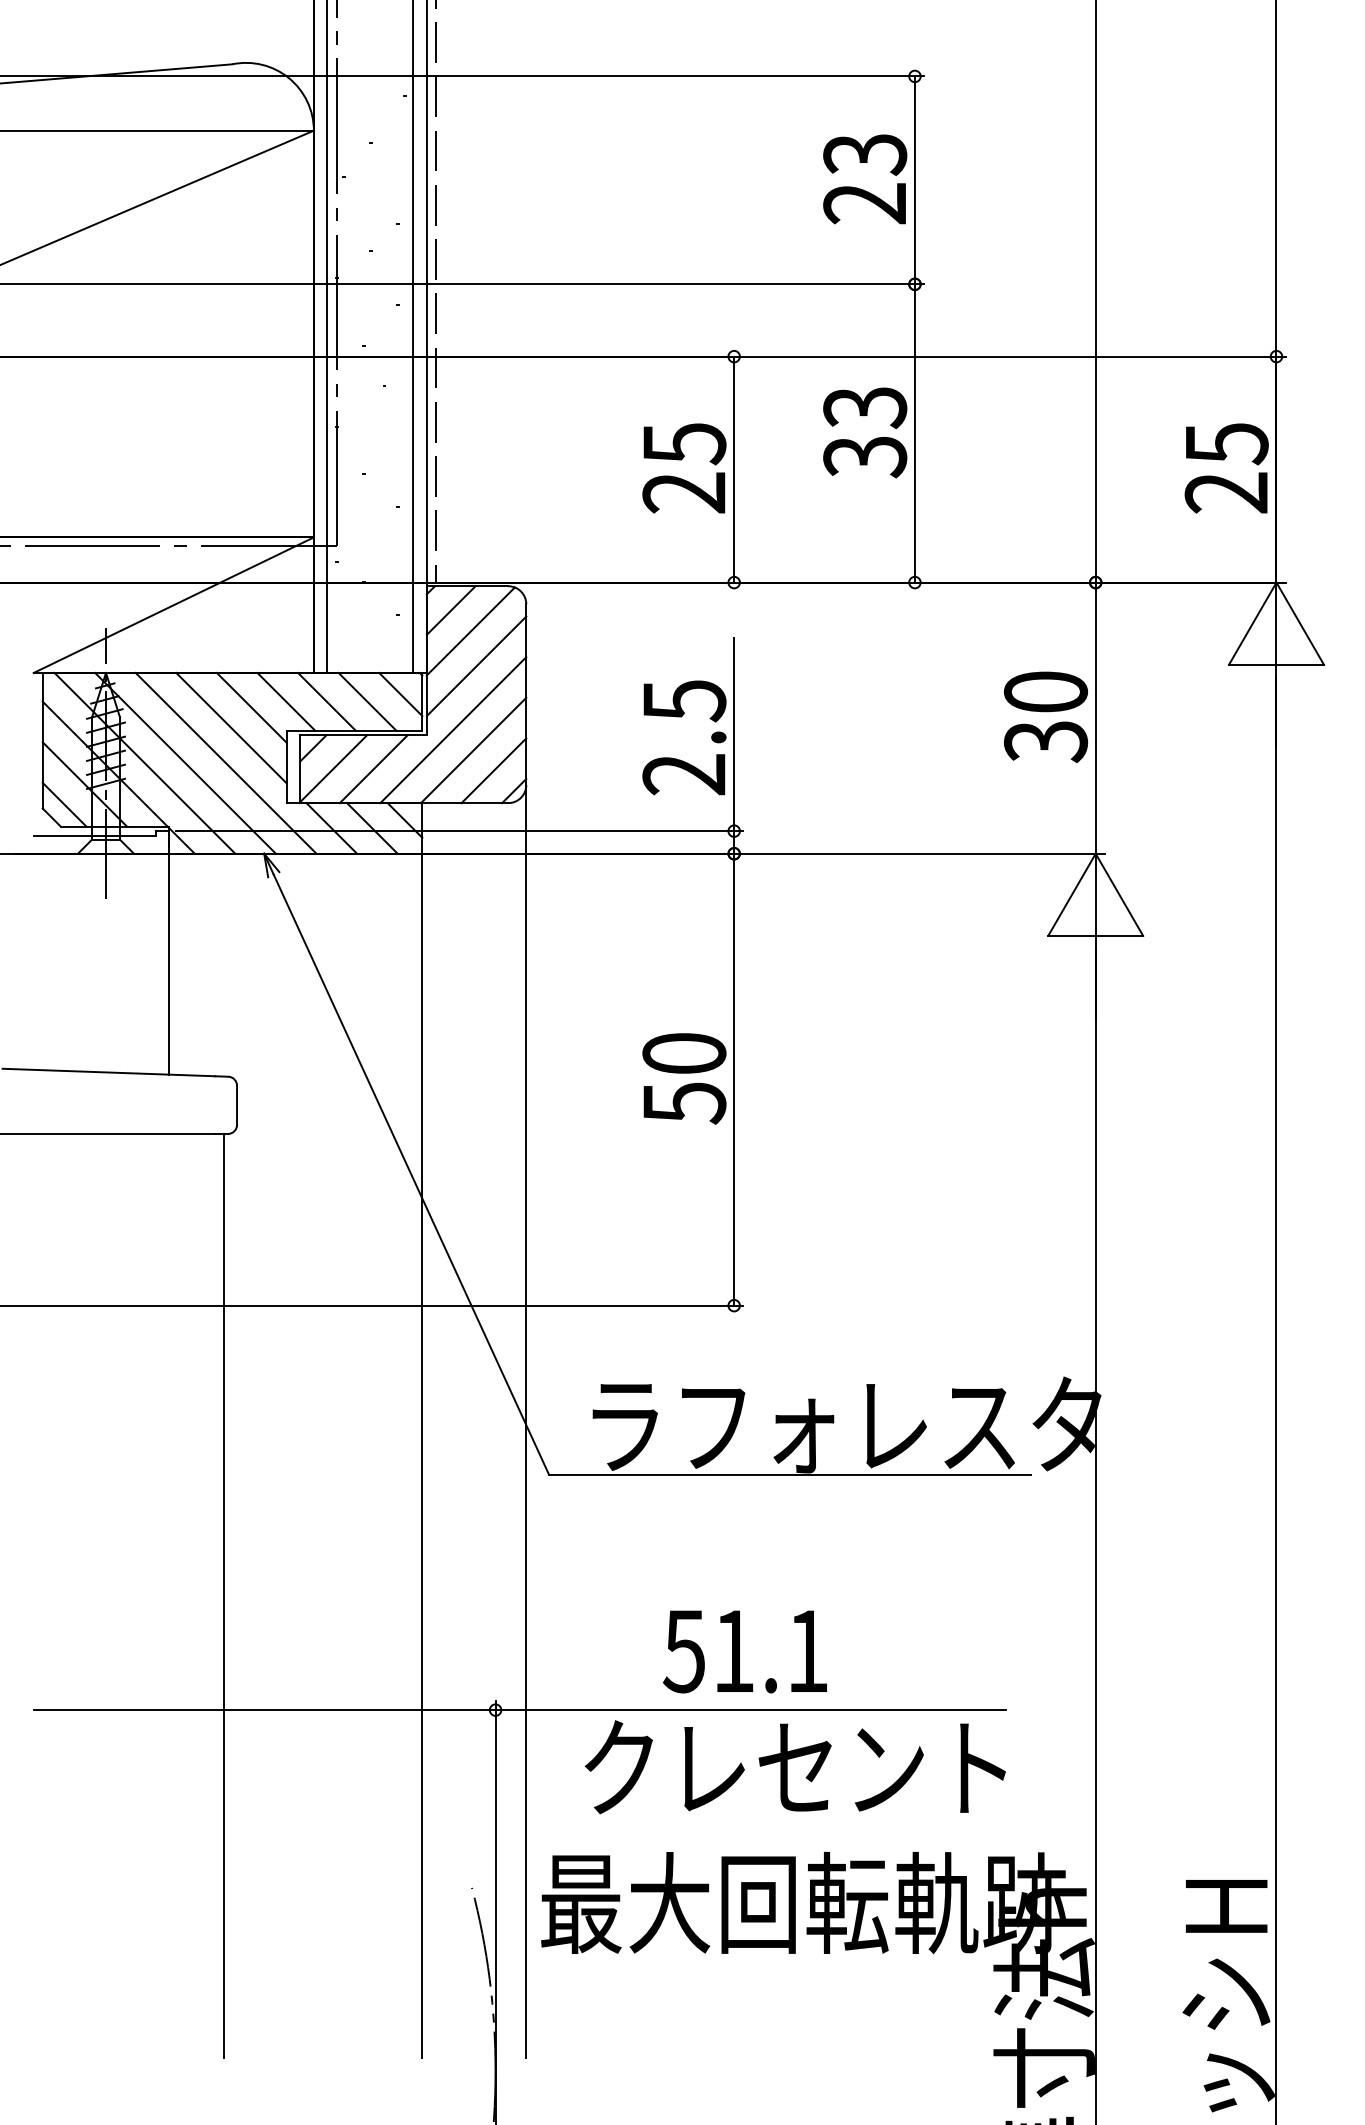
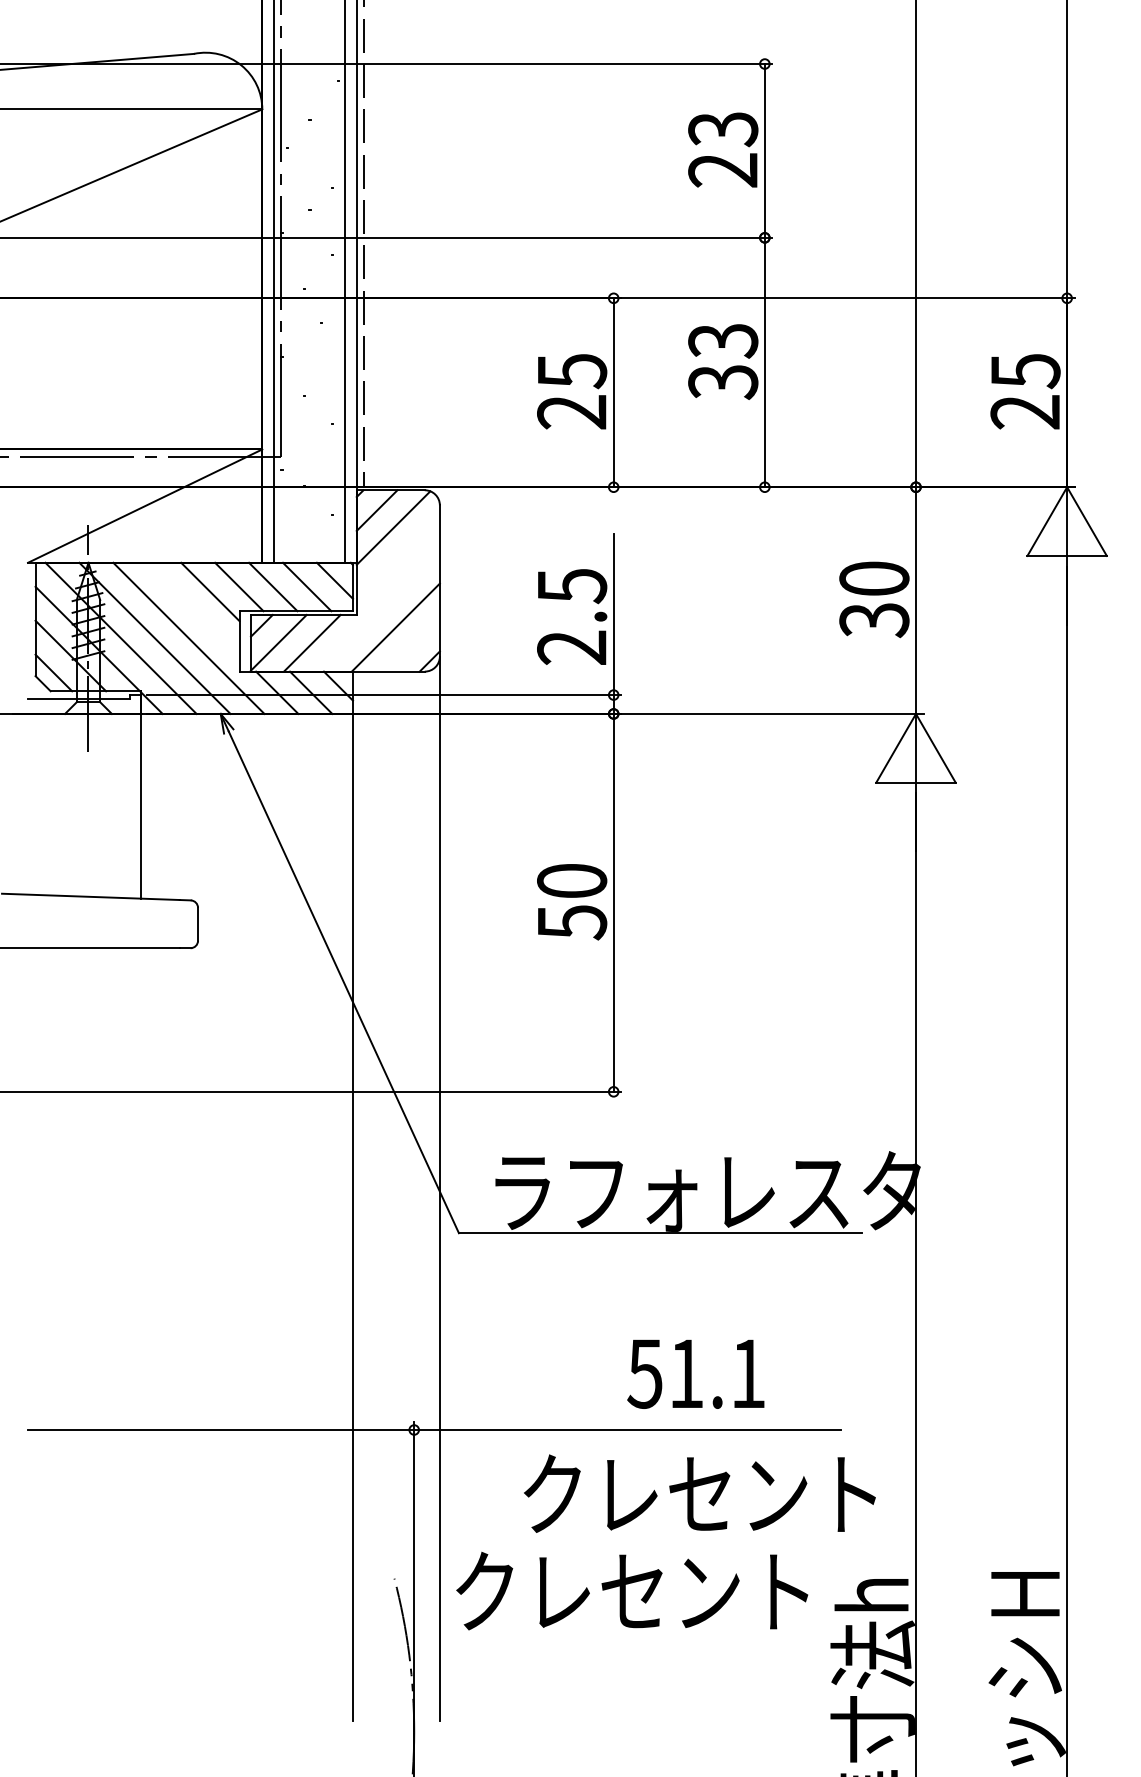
line: (475, 665) -> (397, 556), removed
line: (231, 727) -> (193, 608), removed
line: (452, 730) -> (378, 610), removed
line: (493, 770) -> (412, 644), removed
line: (223, 1595) -> (186, 1334), removed
text: (744, 1650) -> (695, 1373), moved
text: (794, 1766) -> (699, 1493), moved
text: (803, 1902) -> (671, 1590), 最大回転軌跡 -> クレセント

